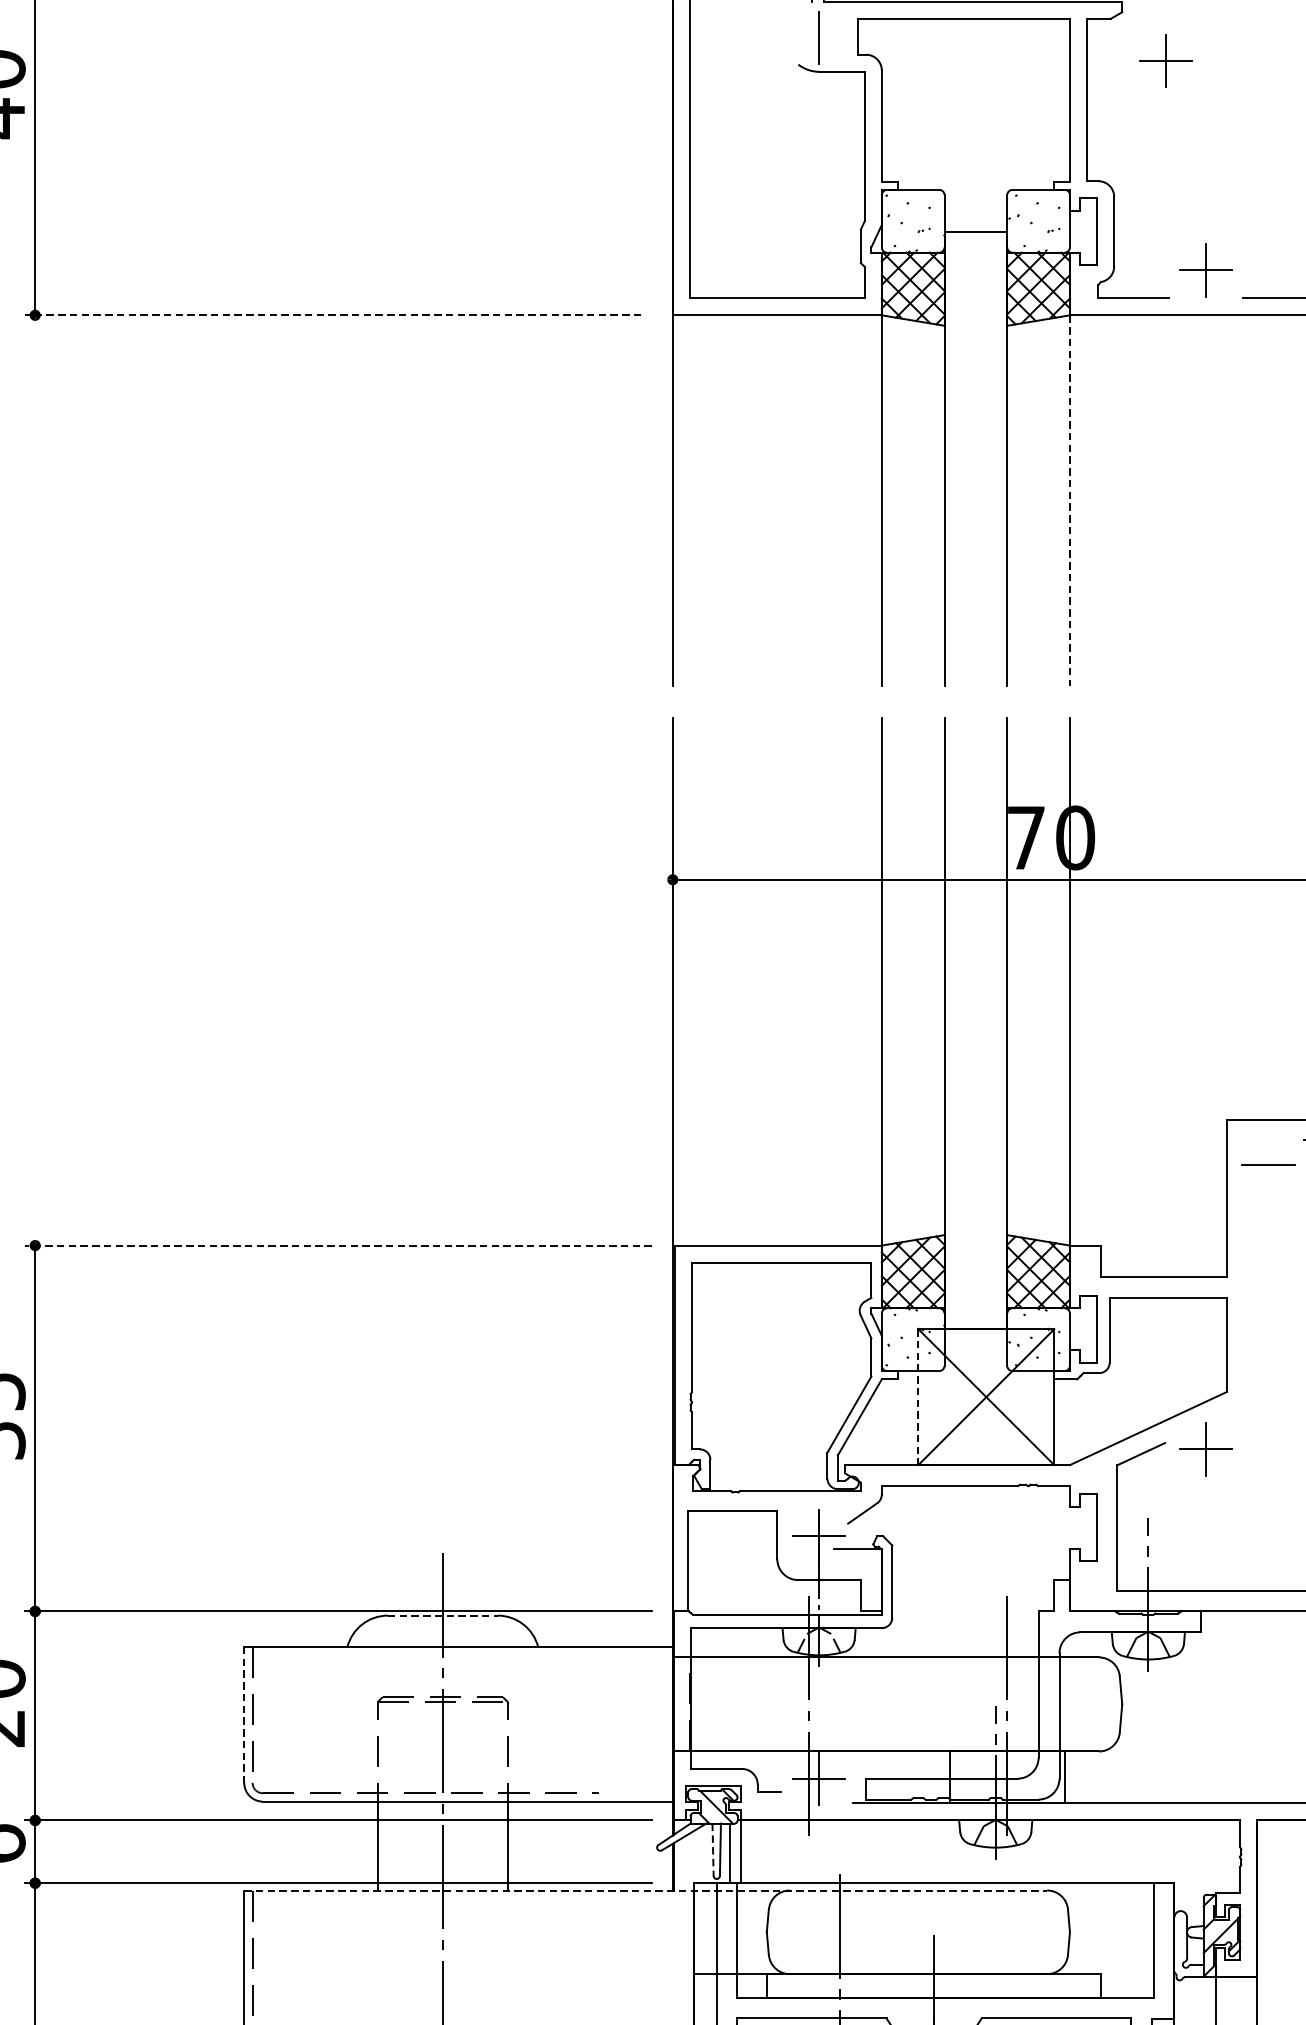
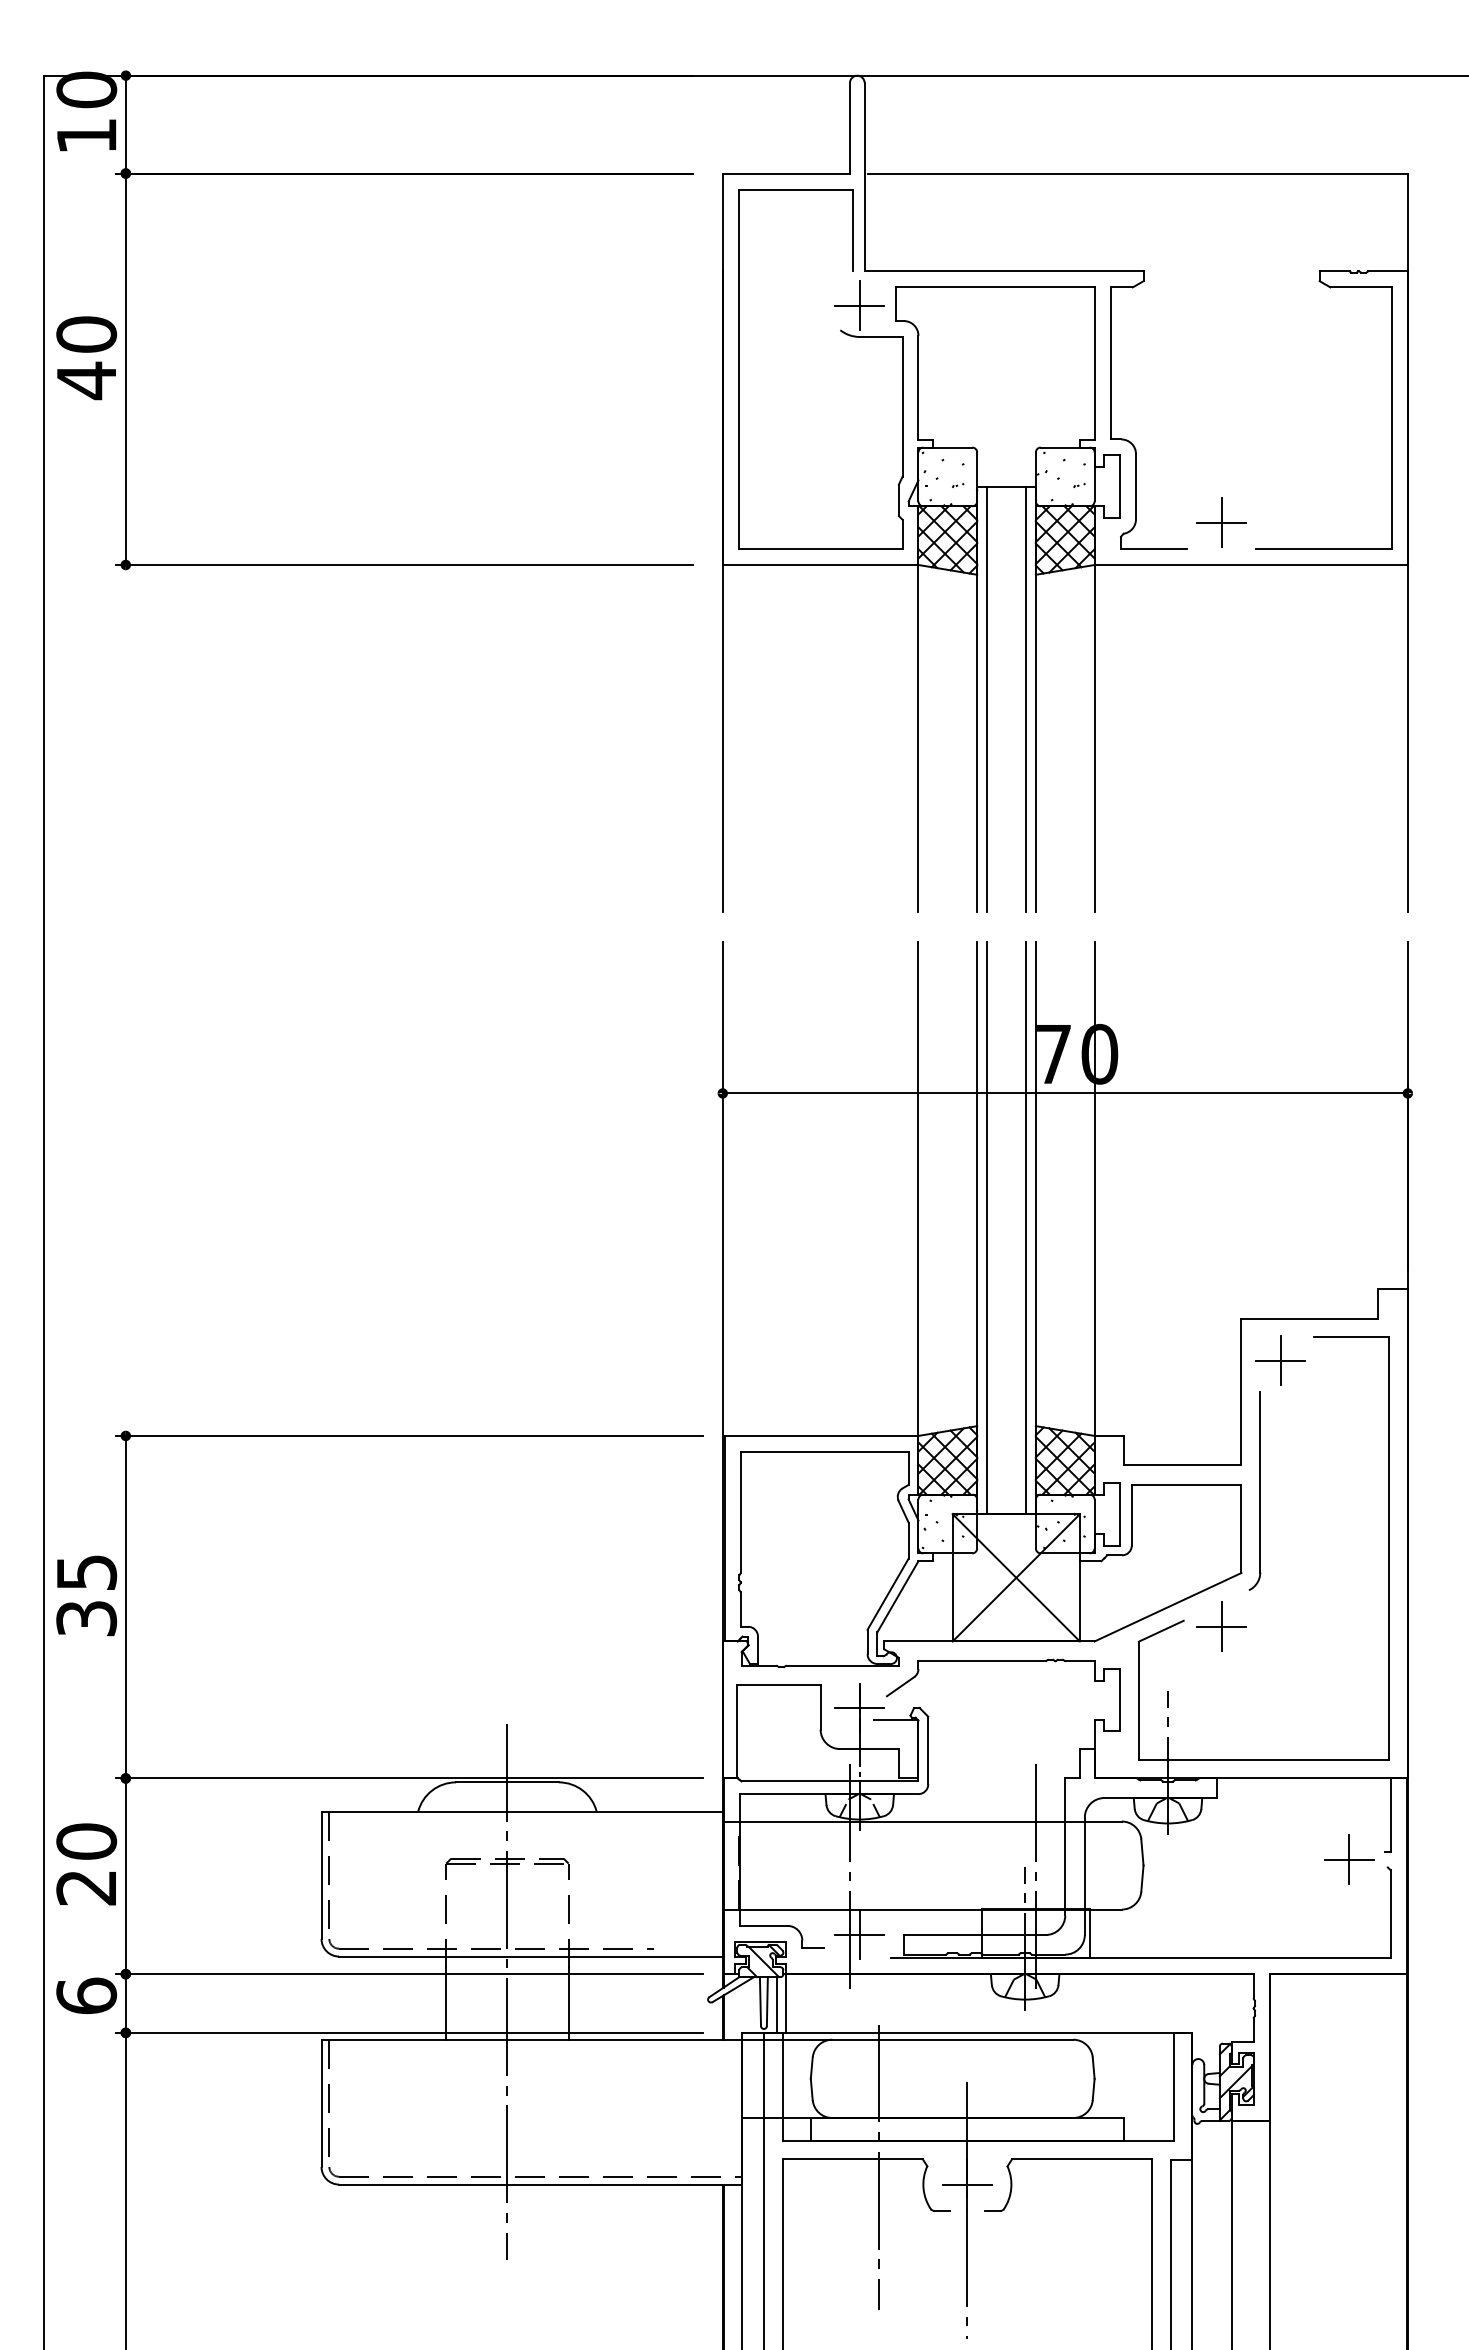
line: (818, 38) -> (859, 305), added
part: (1165, 60) -> (1184, 326), removed
line: (332, 315) -> (404, 565), dashed -> solid
line: (954, 458) -> (986, 699), added
line: (997, 458) -> (1026, 699), added
line: (1069, 500) -> (1094, 738), dashed -> solid
line: (954, 1022) -> (986, 1227), added
line: (997, 1022) -> (1026, 1227), added
line: (1268, 1165) -> (1280, 1360), added
line: (338, 1245) -> (409, 1435), dashed -> solid
part: (1240, 1303) -> (1254, 1490), added
line: (918, 1396) -> (952, 1577), dashed -> solid
line: (442, 1615) -> (507, 1782), dashed -> solid
line: (244, 1715) -> (321, 1875), dashed -> solid
line: (713, 1849) -> (760, 2001), dashed -> solid
line: (645, 1890) -> (697, 2039), dashed -> solid

